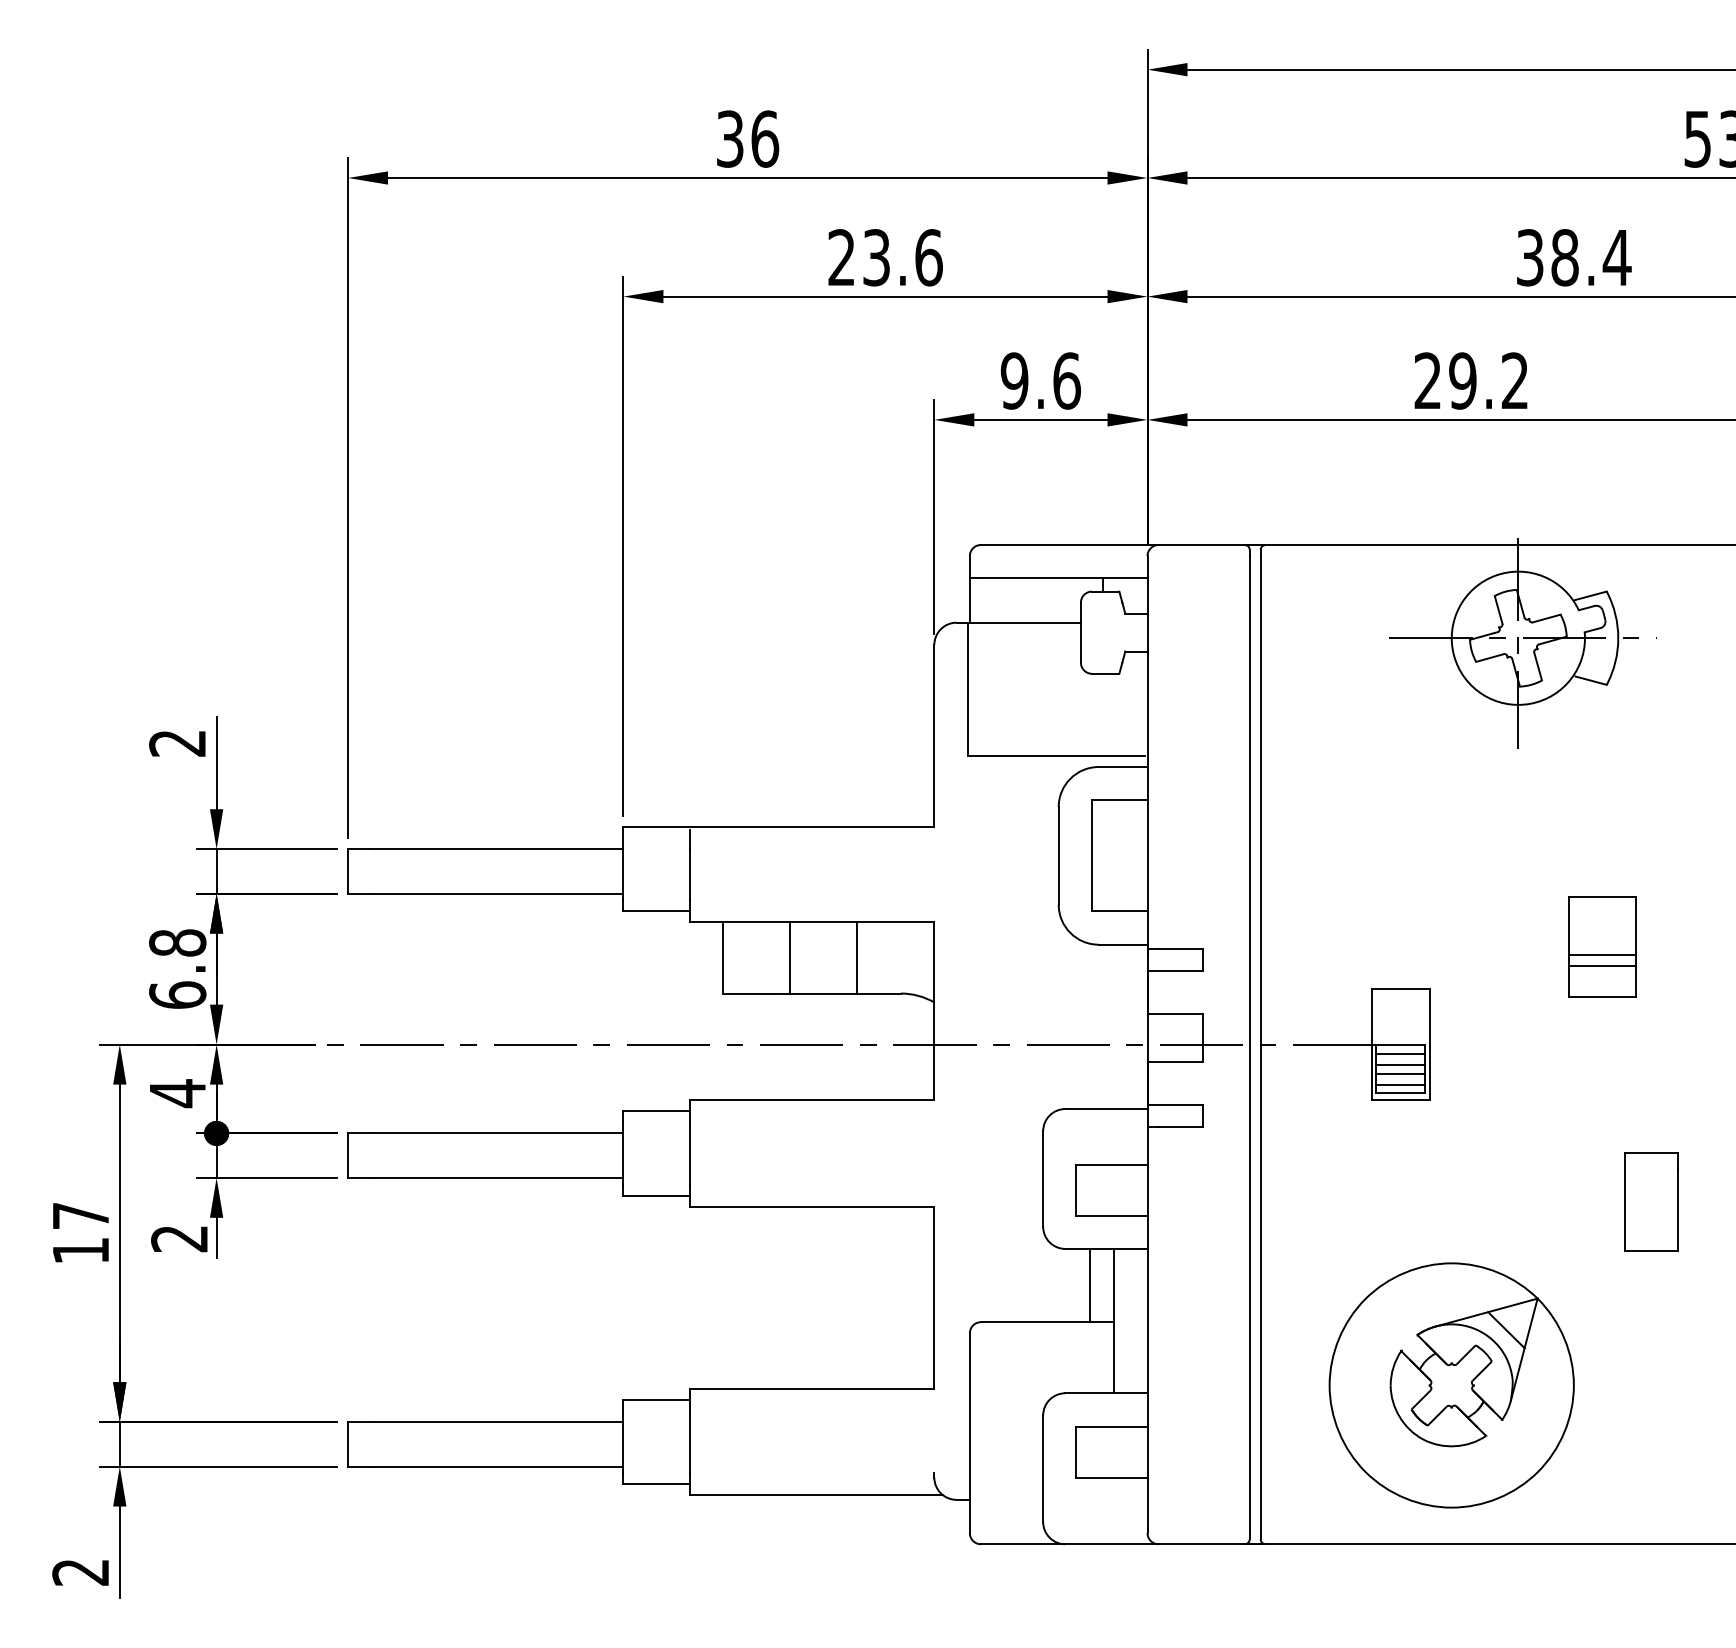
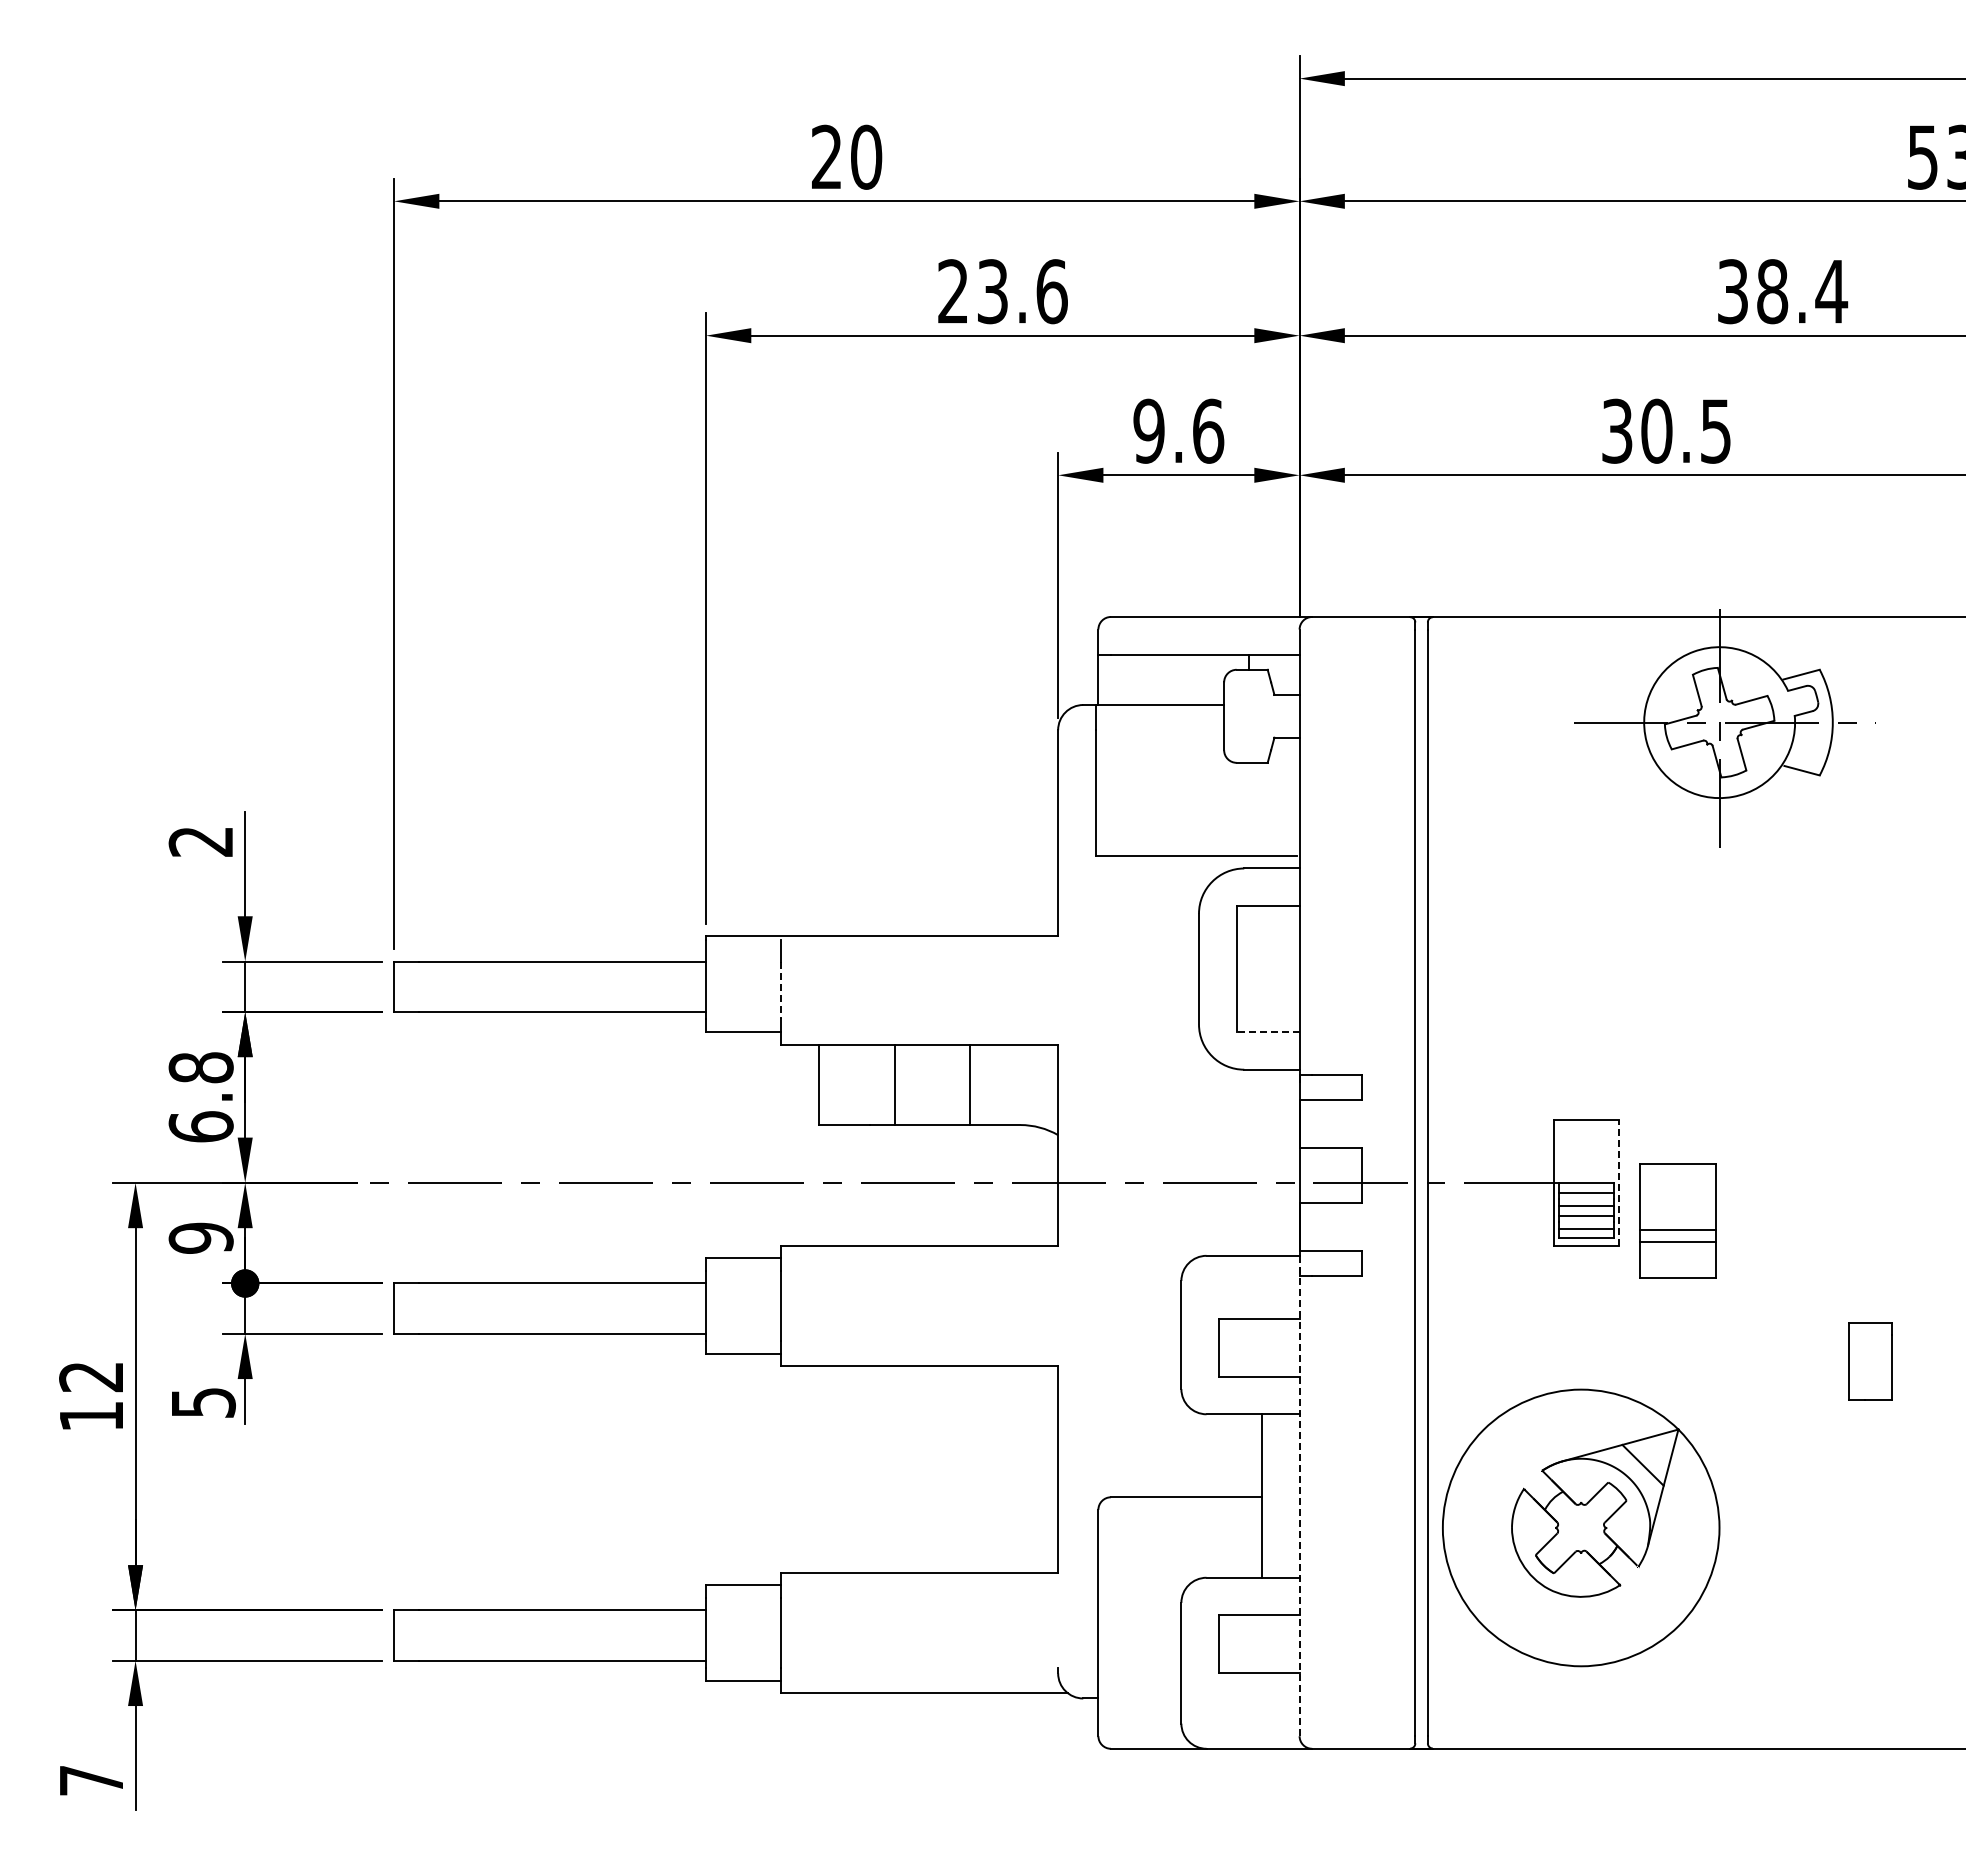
text: (748, 138) -> (847, 156), 36 -> 20
text: (1471, 380) -> (1666, 430), 29.2 -> 30.5
line: (690, 874) -> (781, 990), solid -> dashed
line: (1119, 910) -> (1267, 1031), solid -> dashed
part: (1602, 946) -> (1677, 1220), moved
line: (1429, 1044) -> (1619, 1182), solid -> dashed
text: (177, 1093) -> (200, 1238), 4 -> 9
part: (1651, 1202) -> (1870, 1361), size x0.7
text: (80, 1216) -> (90, 1377), 17 -> 12
text: (178, 1238) -> (202, 1402), 2 -> 5
line: (1090, 1285) -> (1234, 1455), removed
line: (1147, 1320) -> (1299, 1495), solid -> dashed
part: (1452, 1385) -> (1581, 1527), moved
text: (80, 1572) -> (90, 1780), 2 -> 7

